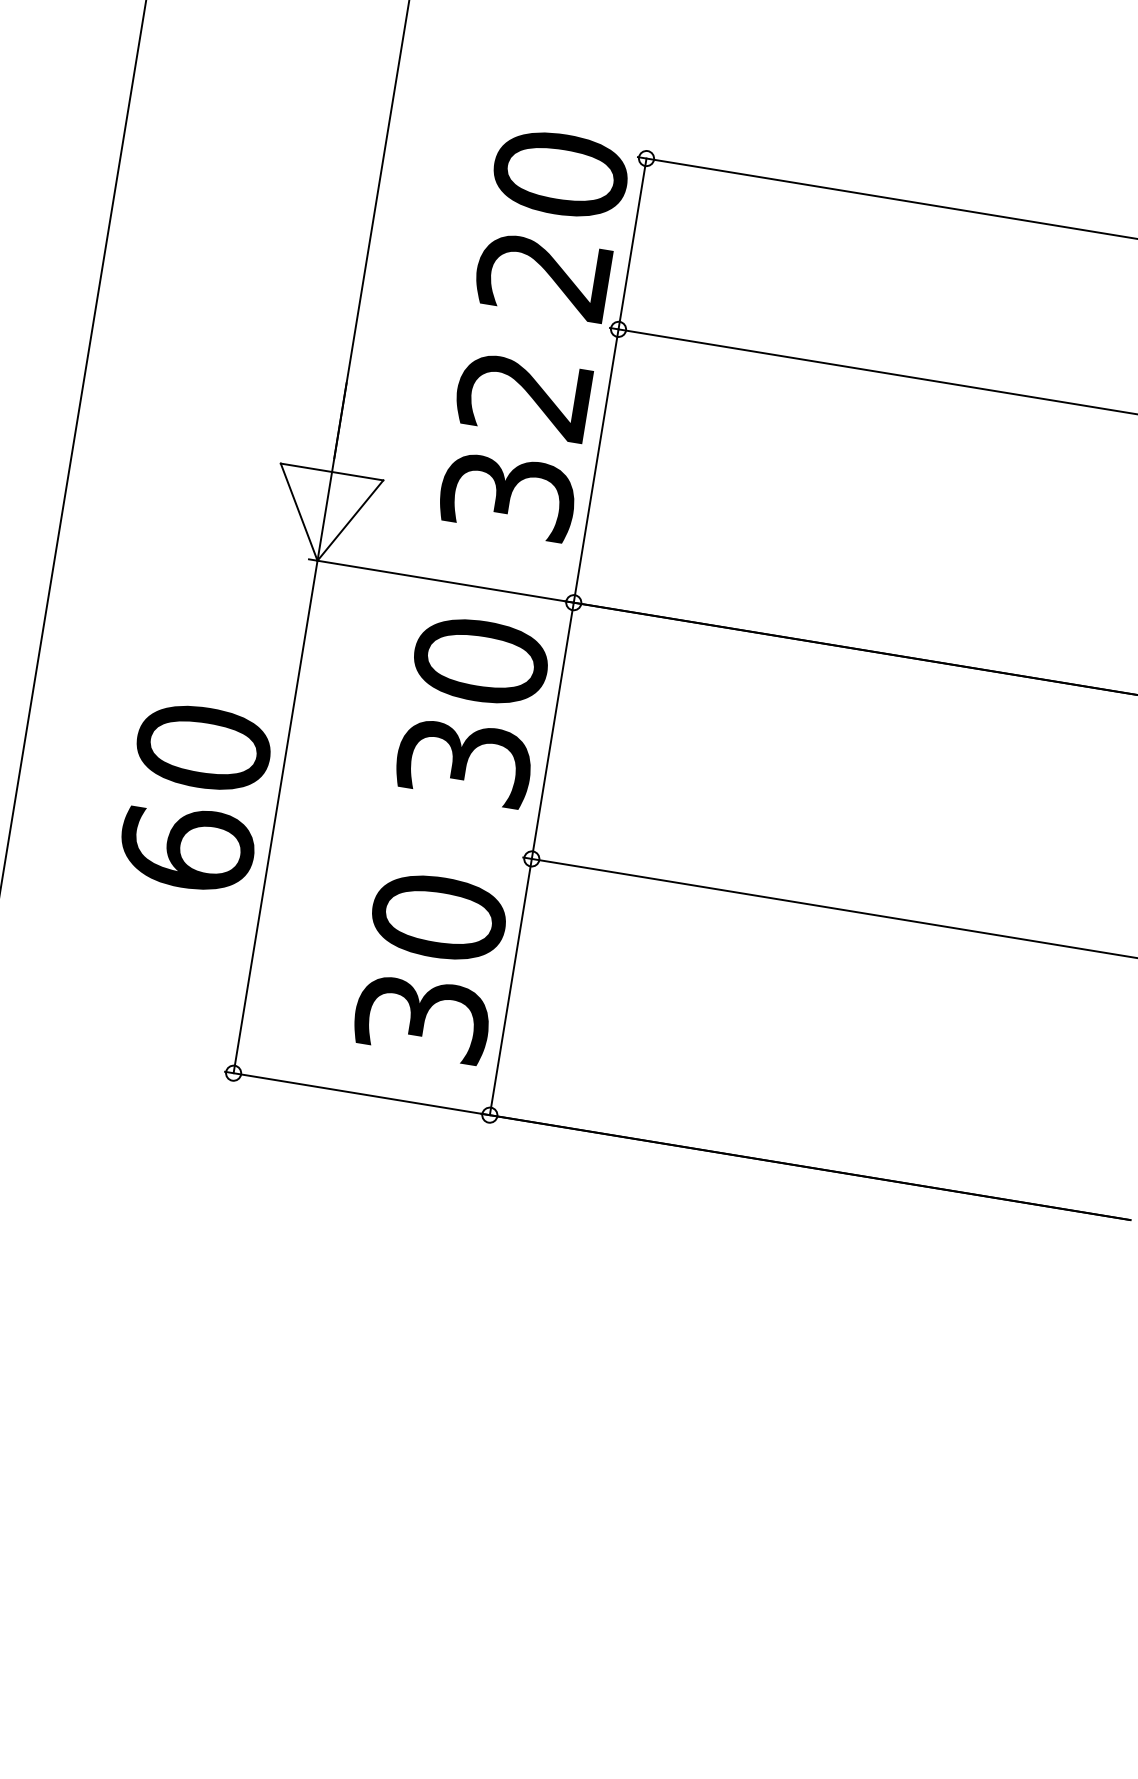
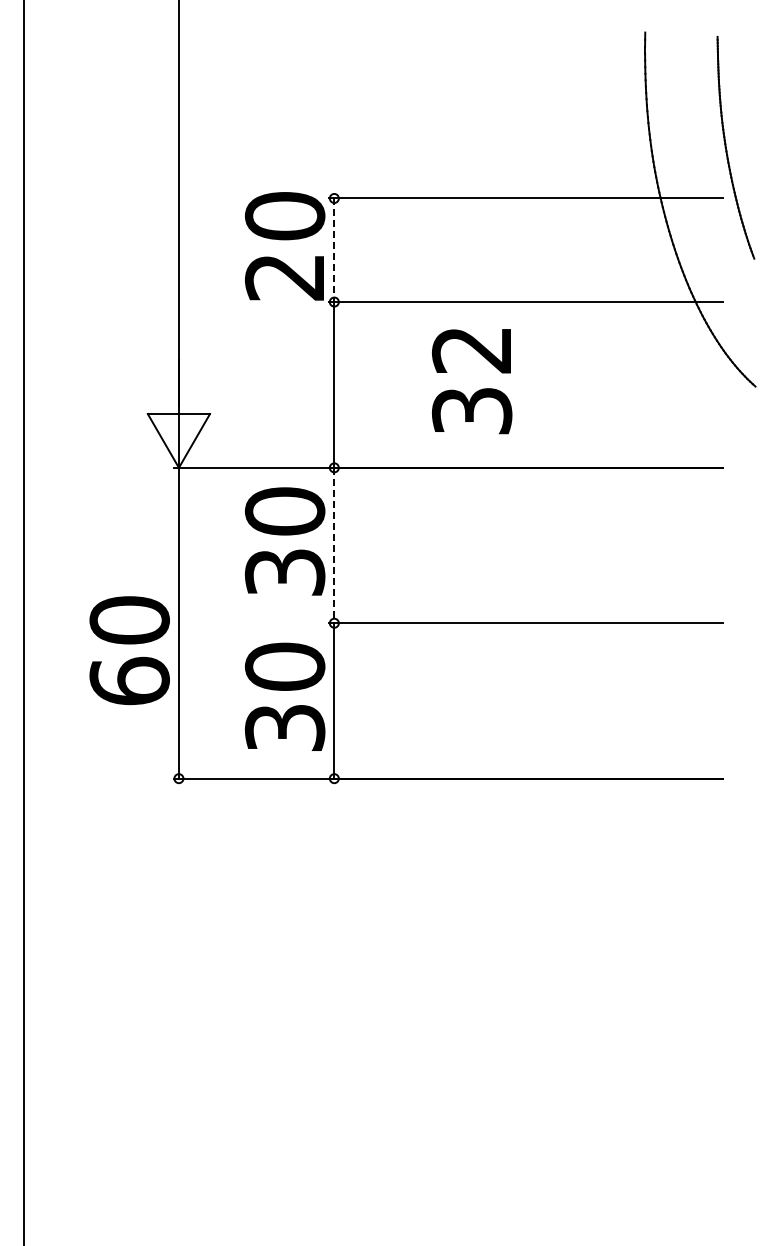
line: (632, 244) -> (334, 250), solid -> dashed
text: (516, 447) -> (472, 381), moved
line: (553, 730) -> (334, 545), solid -> dashed
text: (195, 797) -> (129, 650), moved

